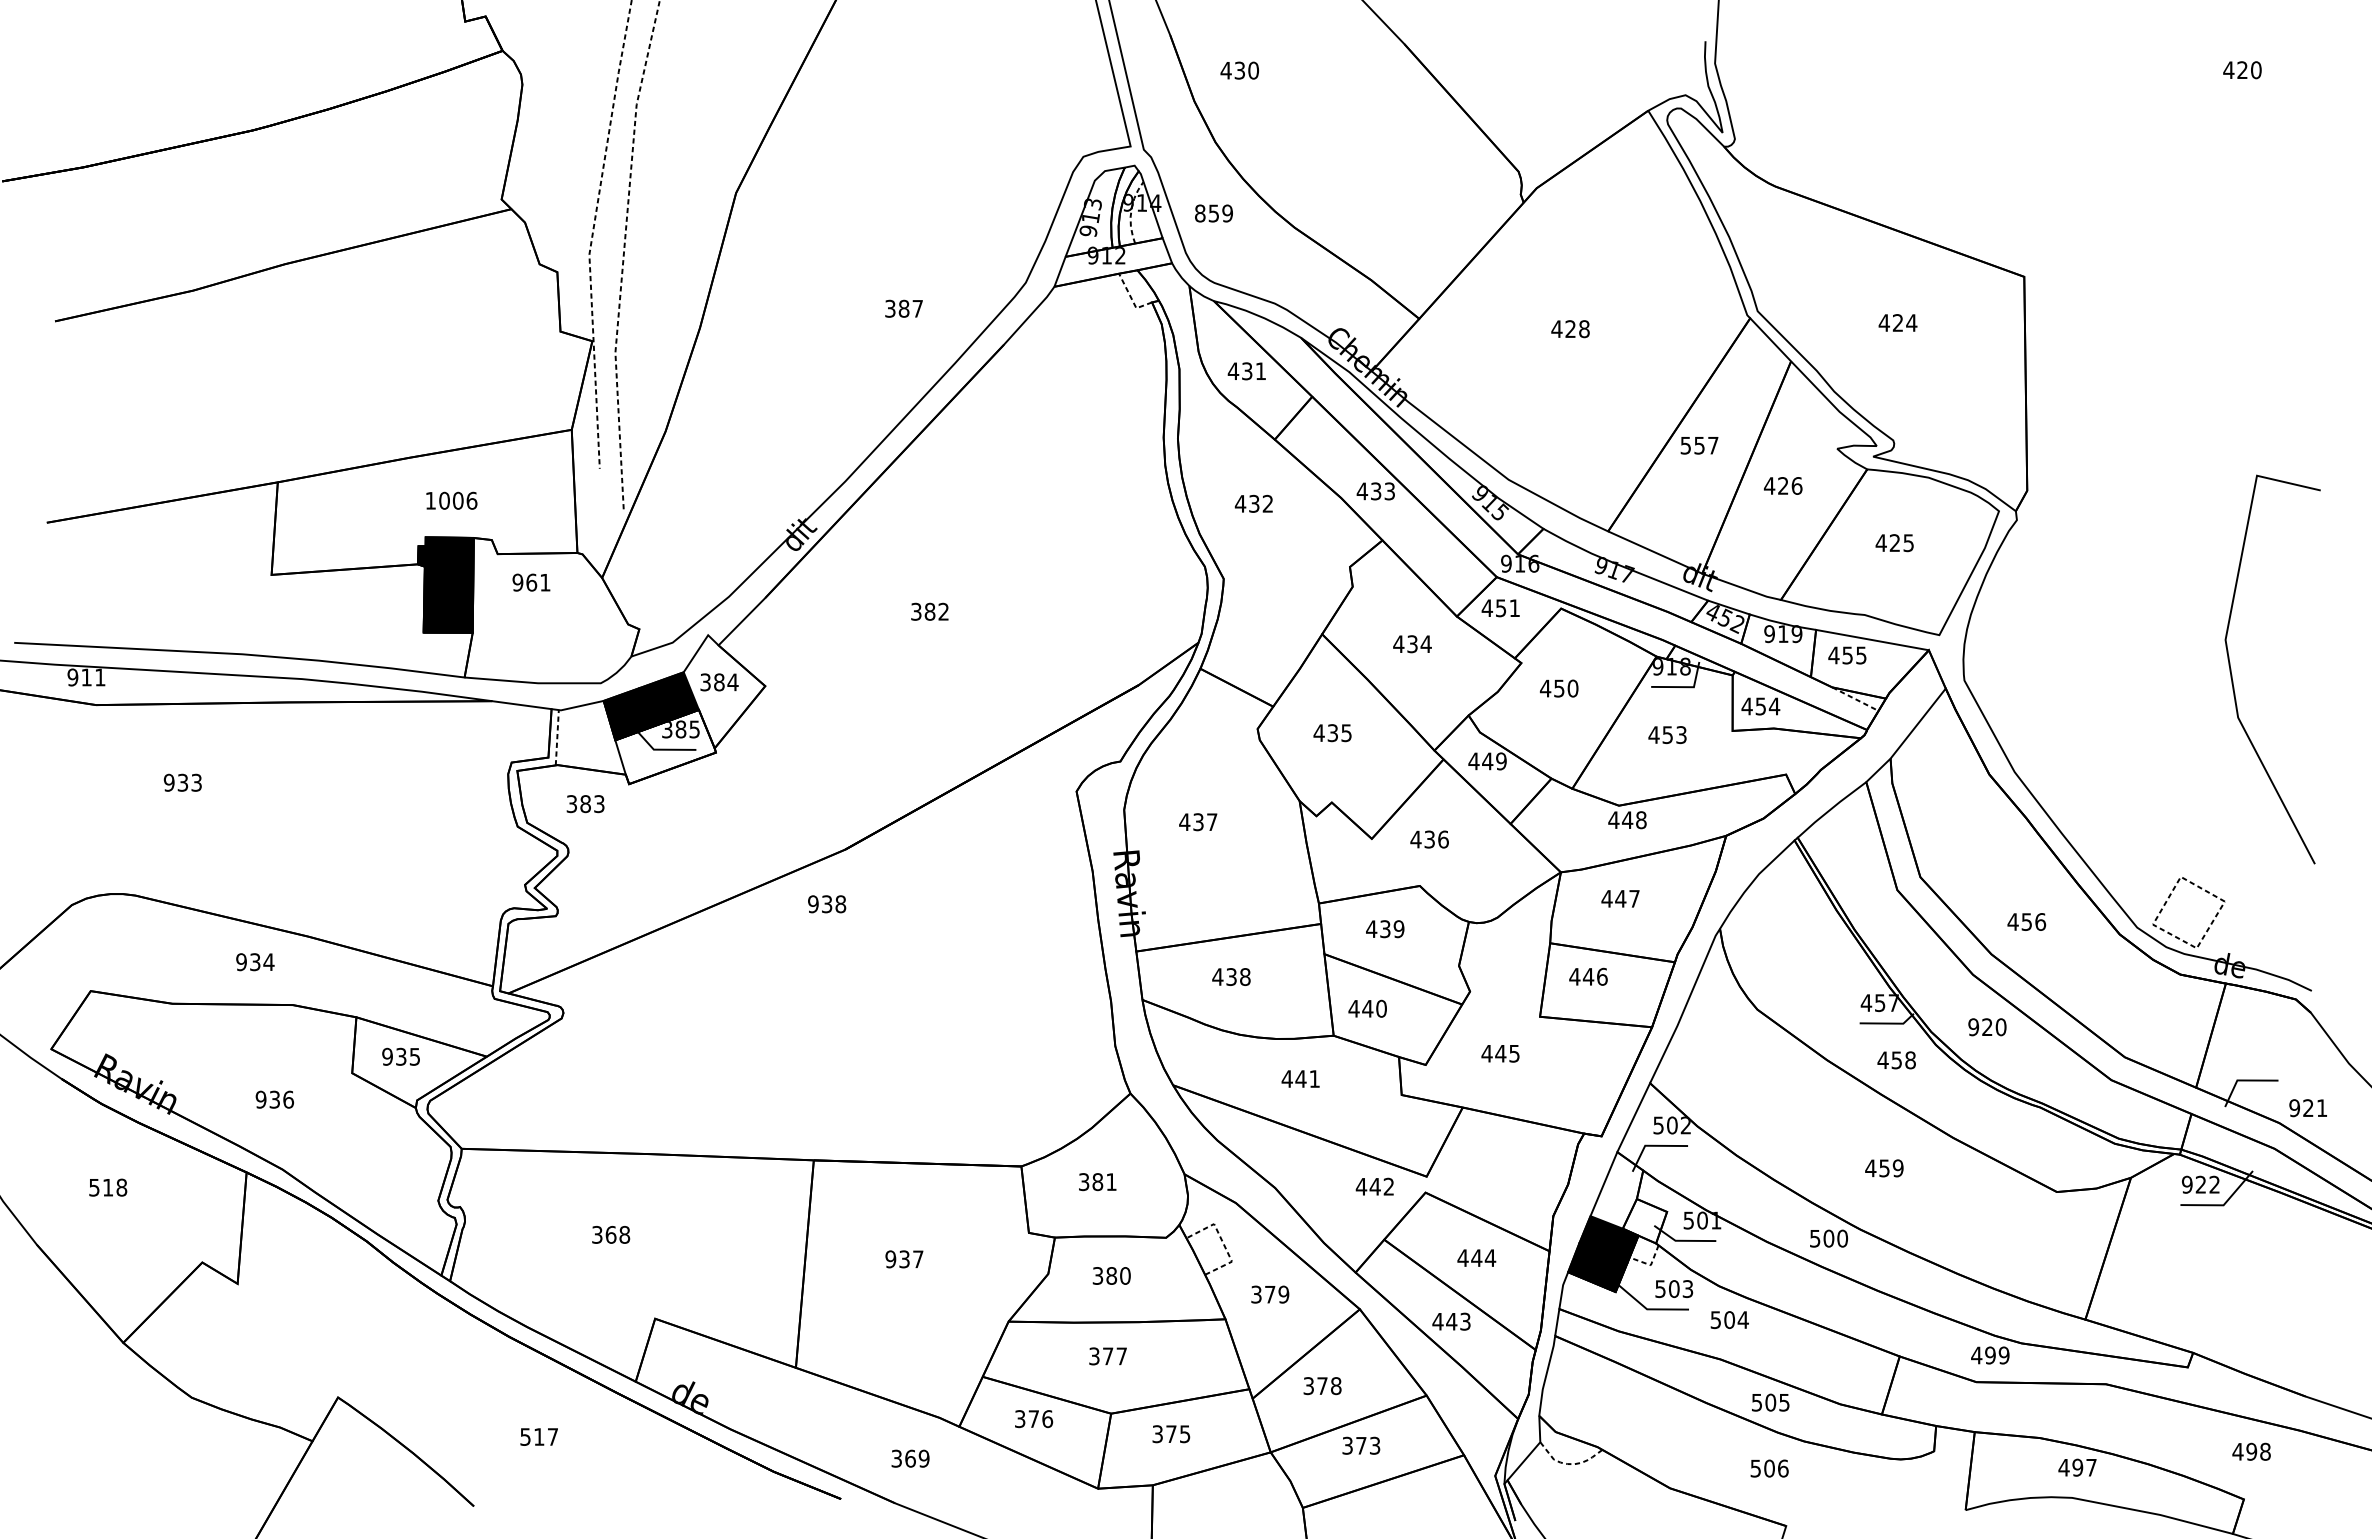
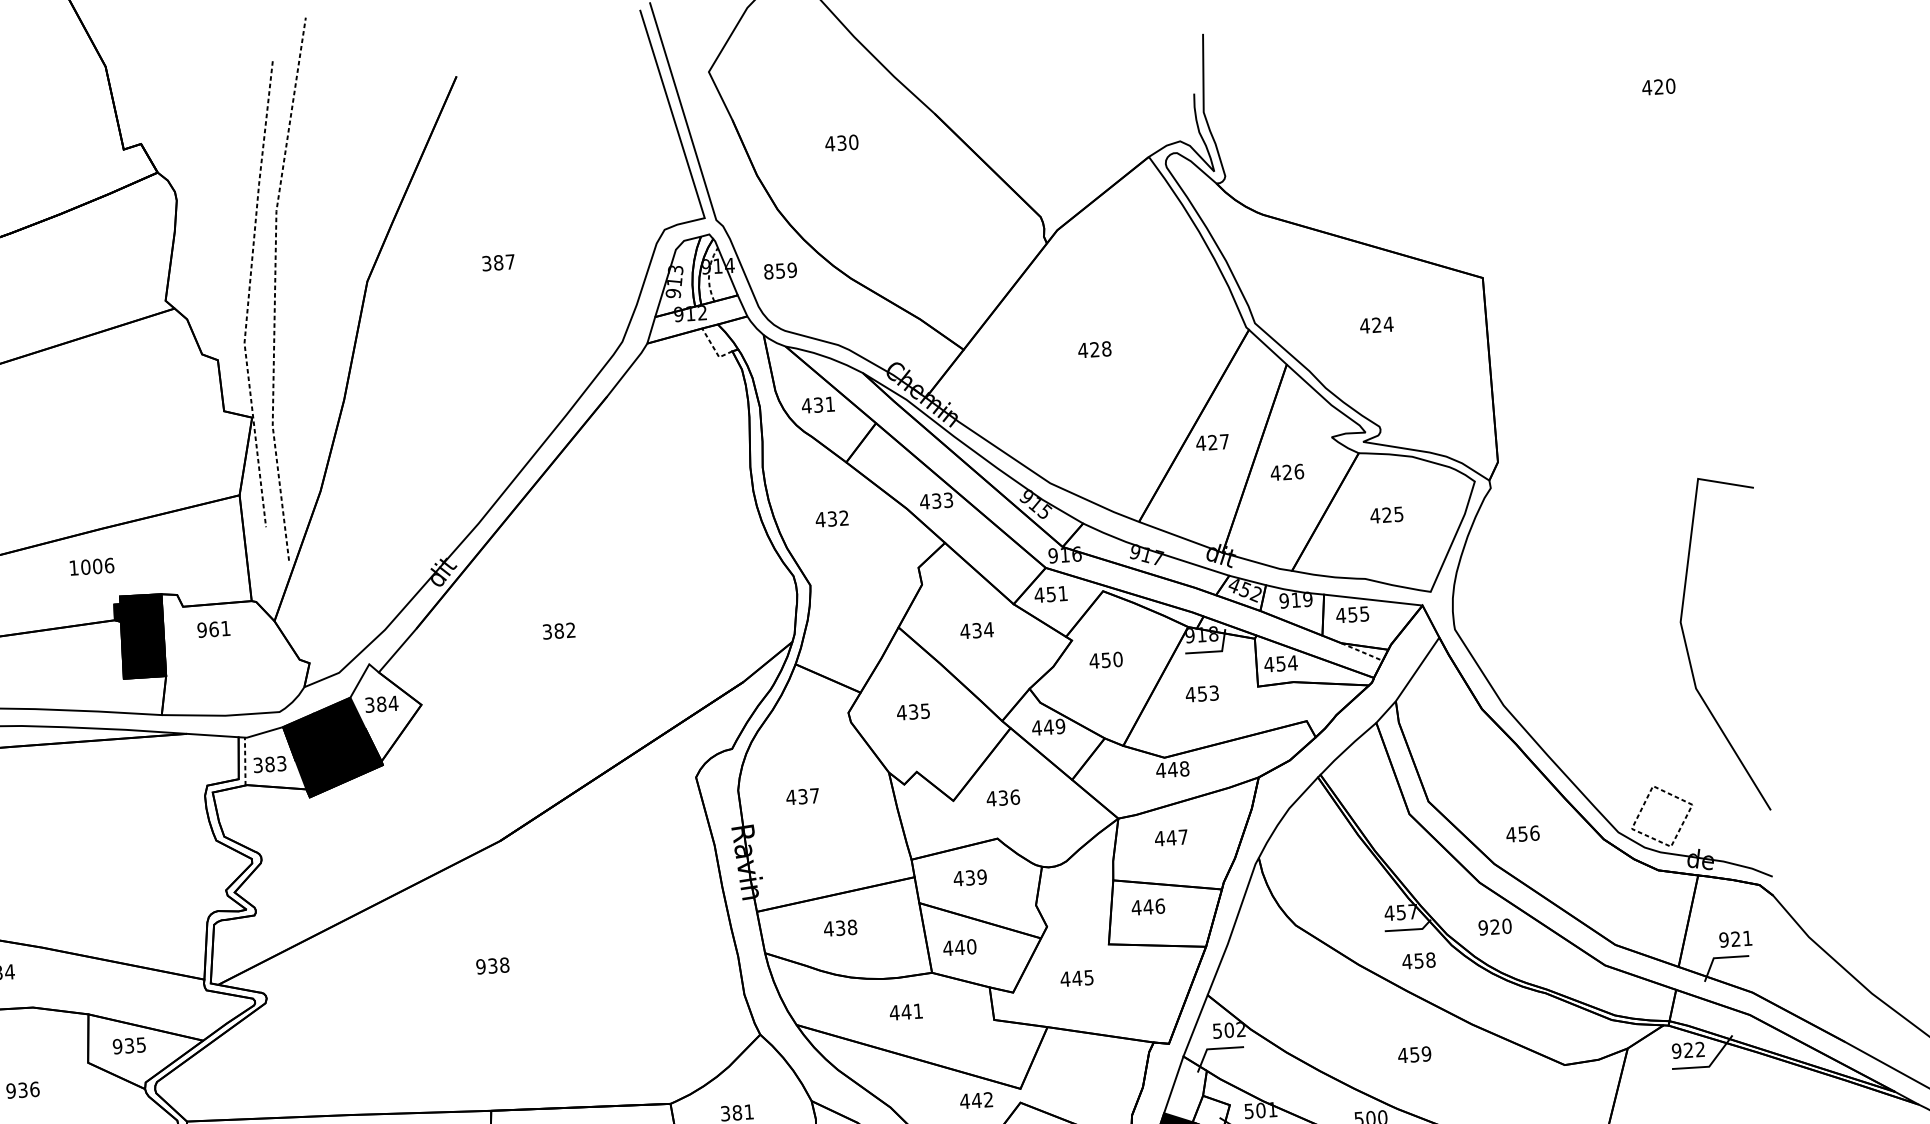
text: (1239, 70) -> (841, 143), moved
text: (903, 308) -> (498, 262), moved
text: (1692, 445) -> (1206, 442), 557 -> 427
text: (451, 500) -> (91, 566), moved
line: (2232, 674) -> (1688, 651), moved
fill: (665, 746) -> (339, 762), added
text: (585, 804) -> (269, 764), moved
text: (827, 904) -> (493, 966), moved
text: (2307, 1108) -> (1735, 939), moved

